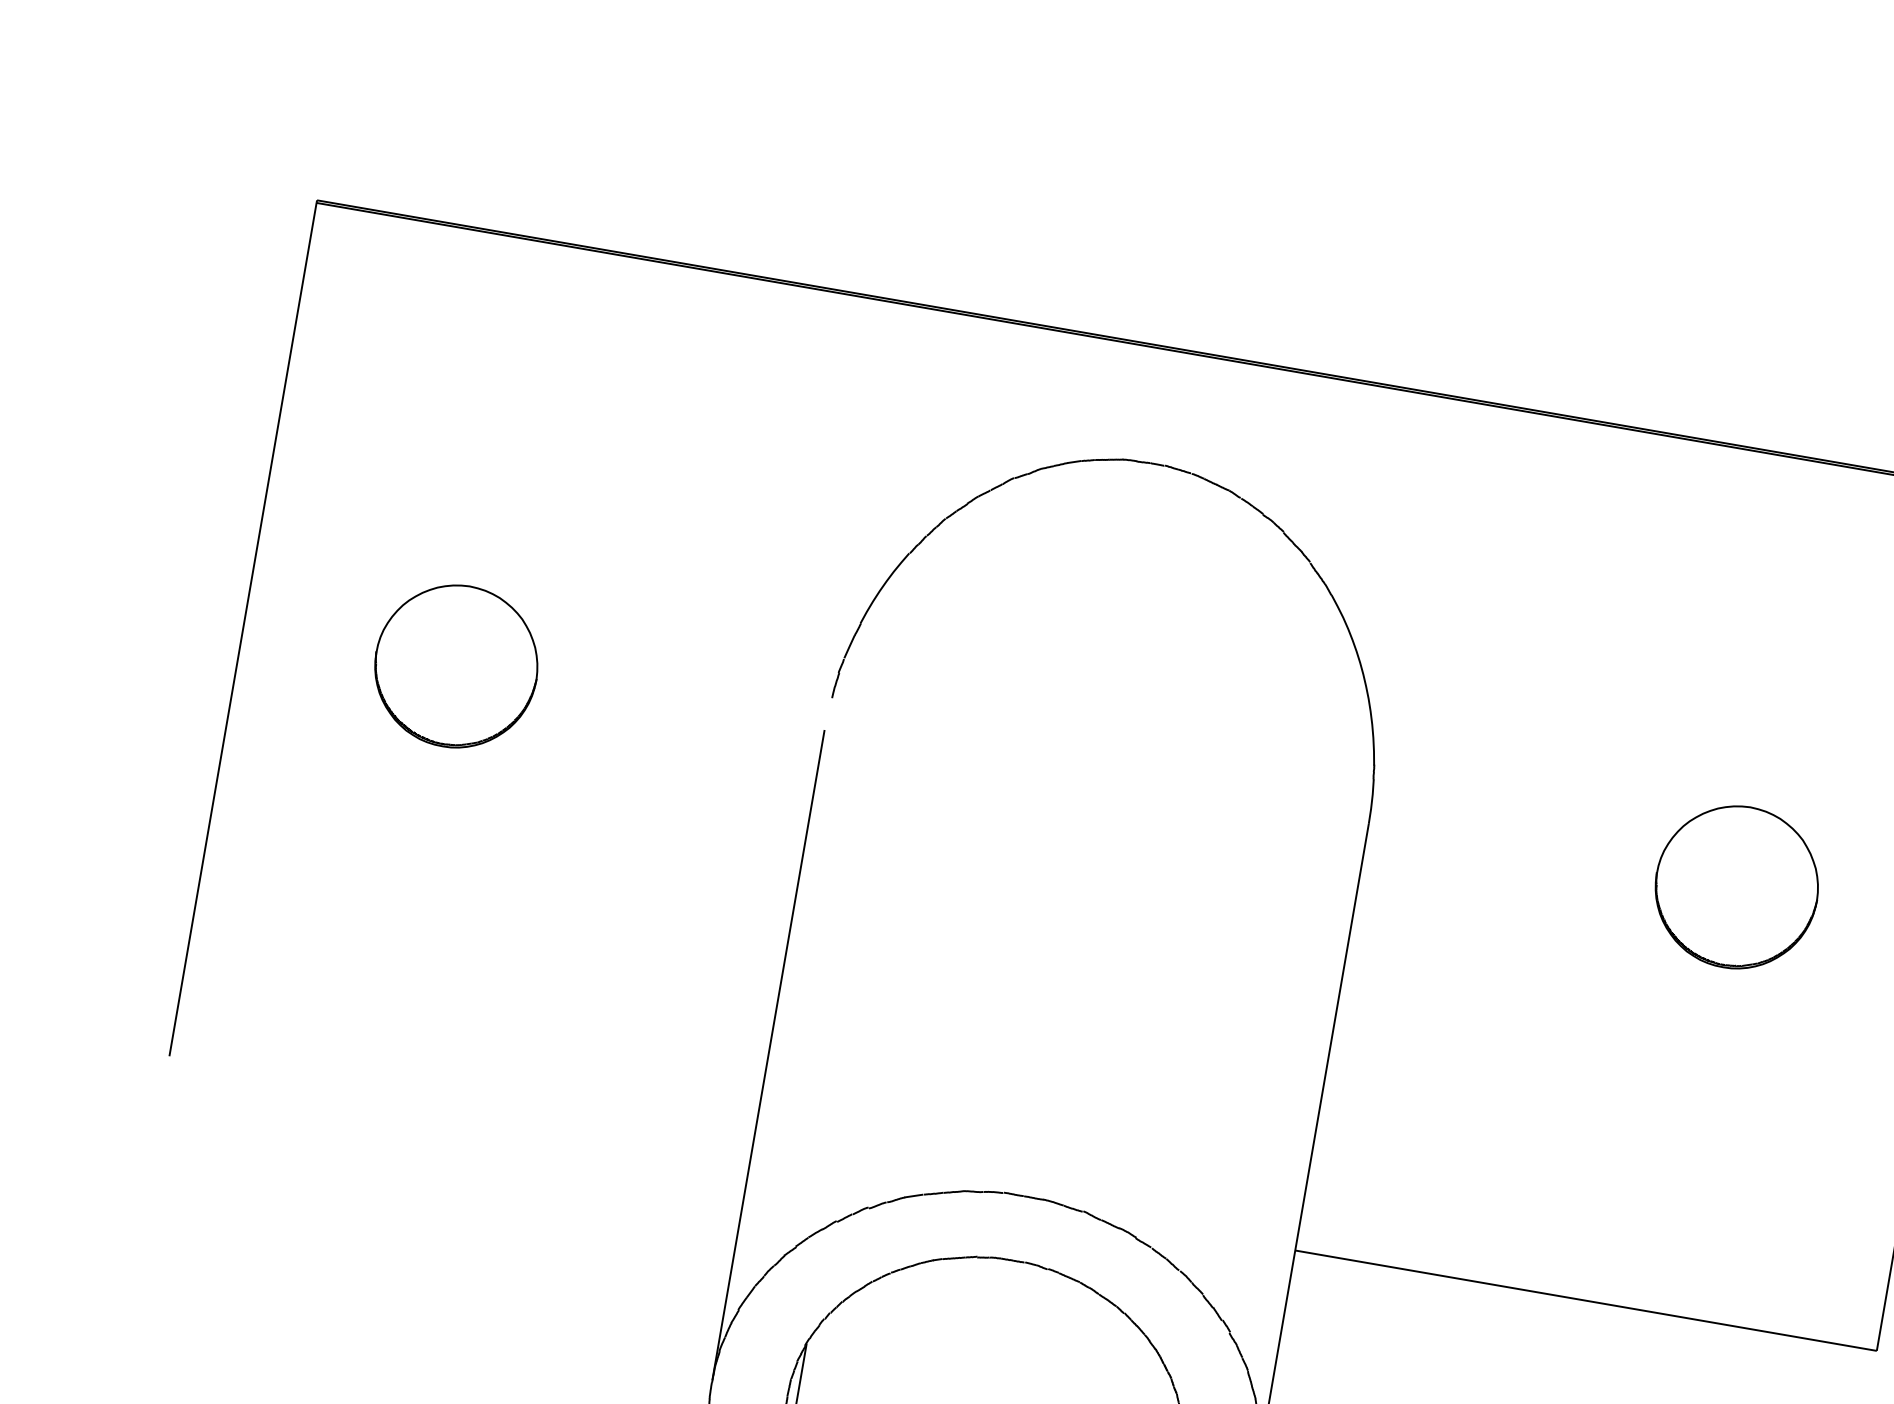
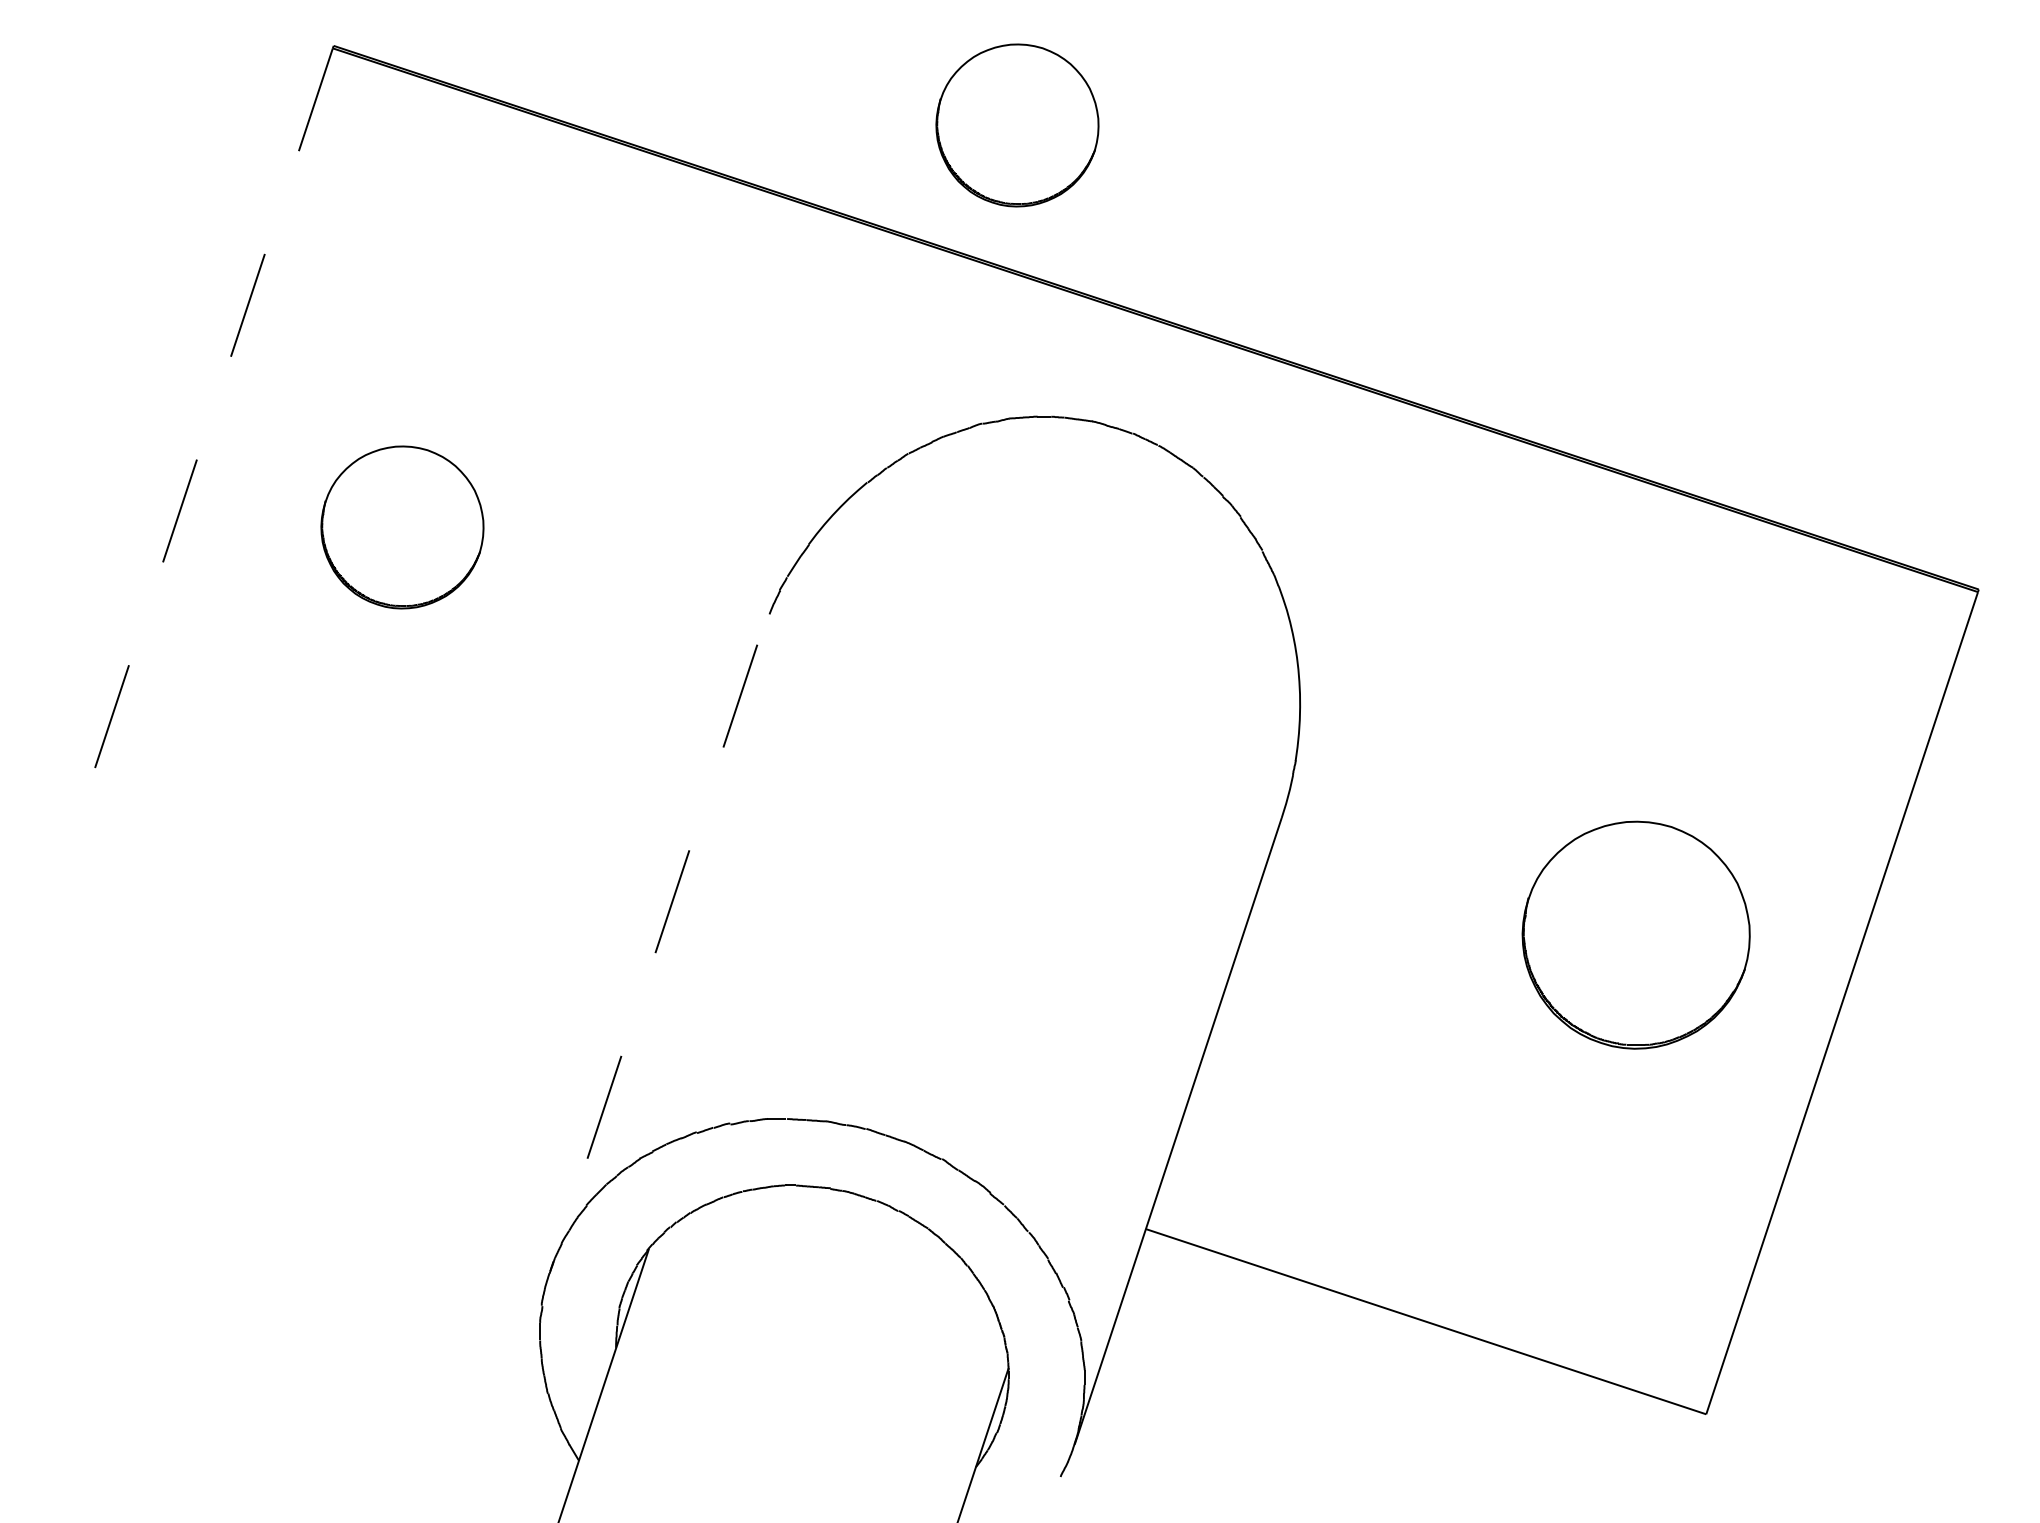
part: (1005, 178) -> (1017, 125), added
line: (243, 629) -> (197, 459), solid -> dashed
part: (1737, 887) -> (1636, 935), size x1.4
line: (768, 1055) -> (653, 958), solid -> dashed

